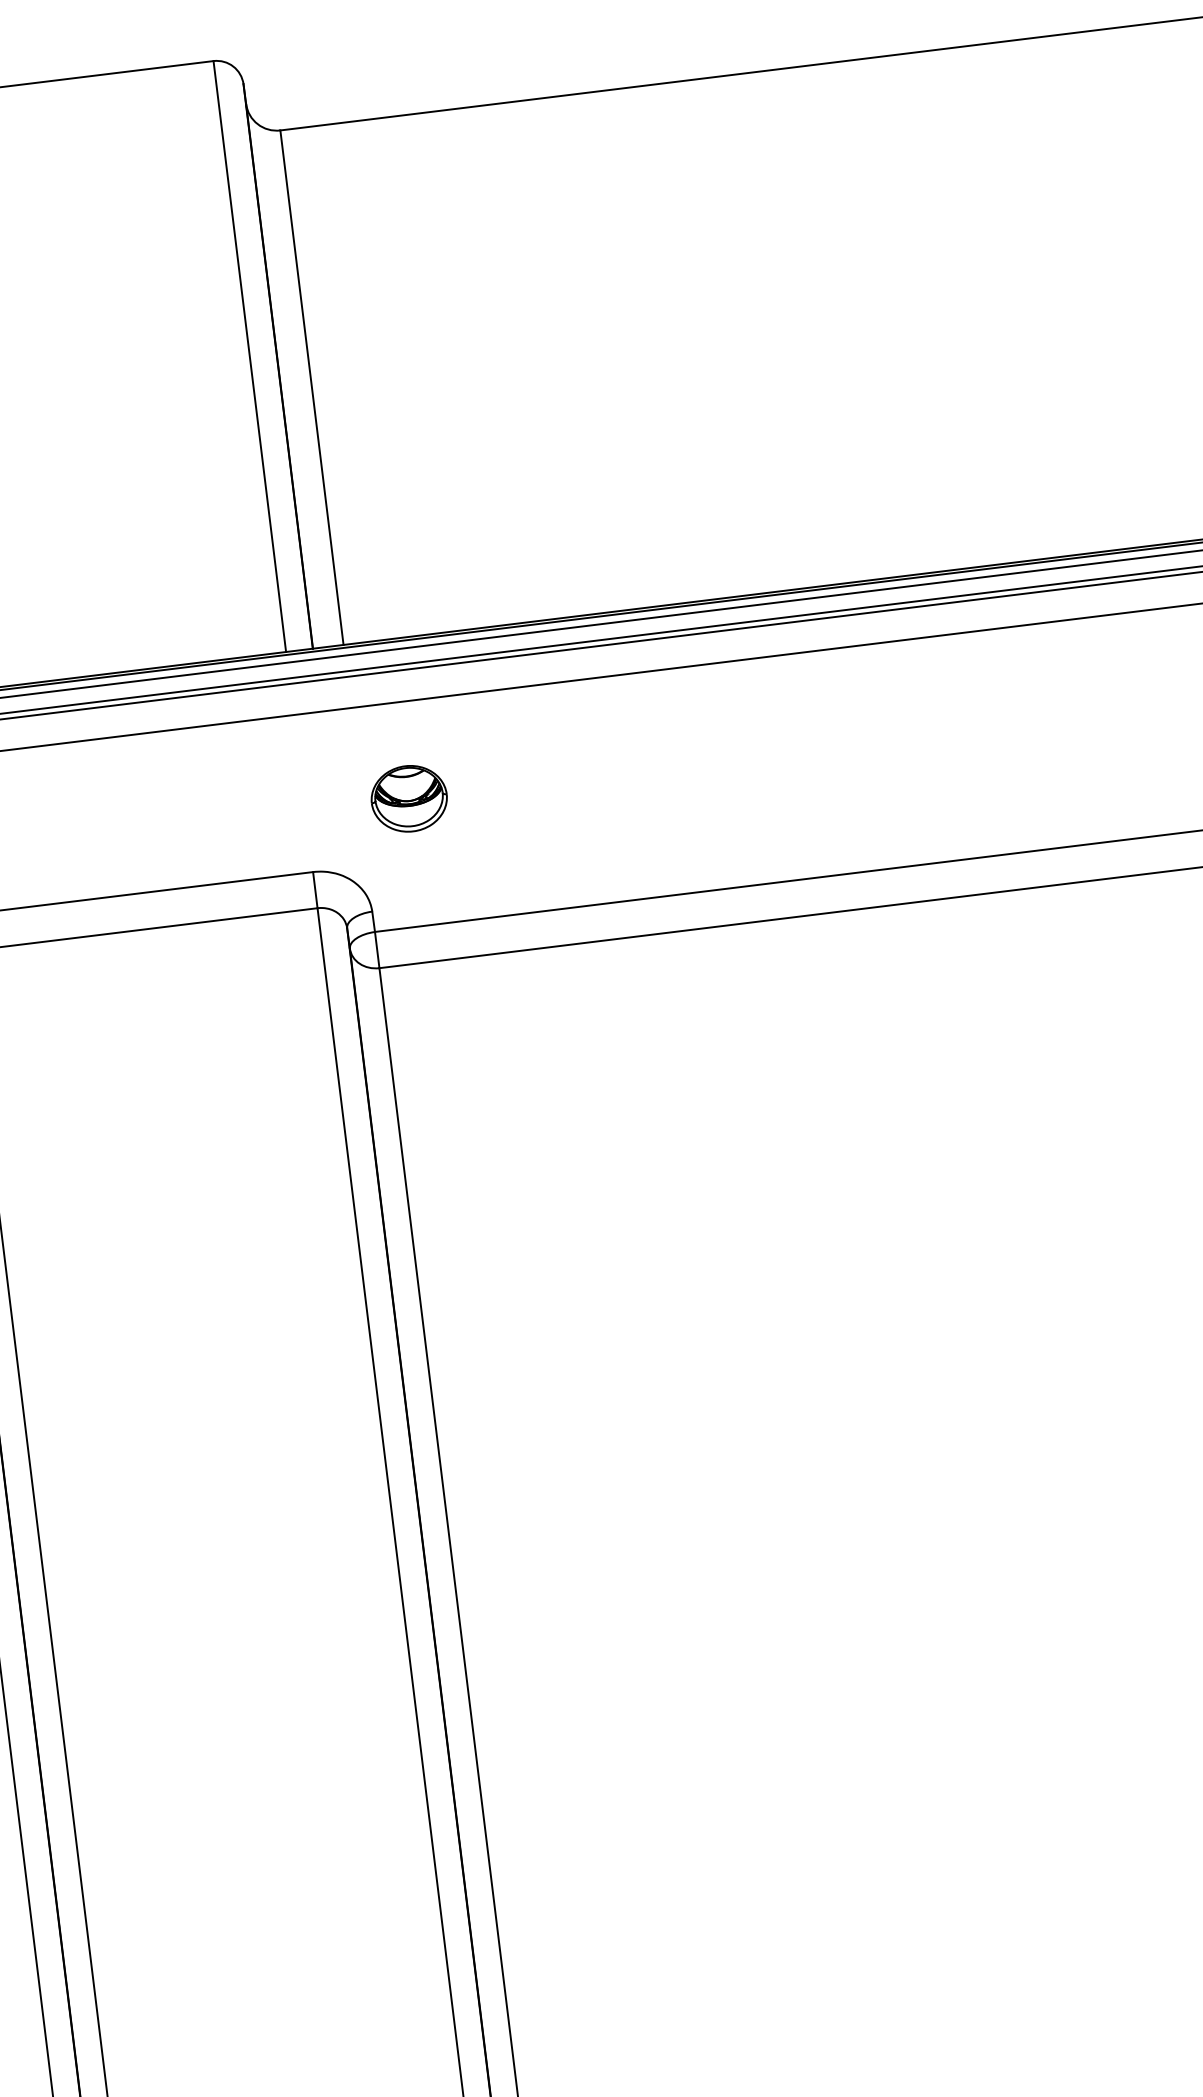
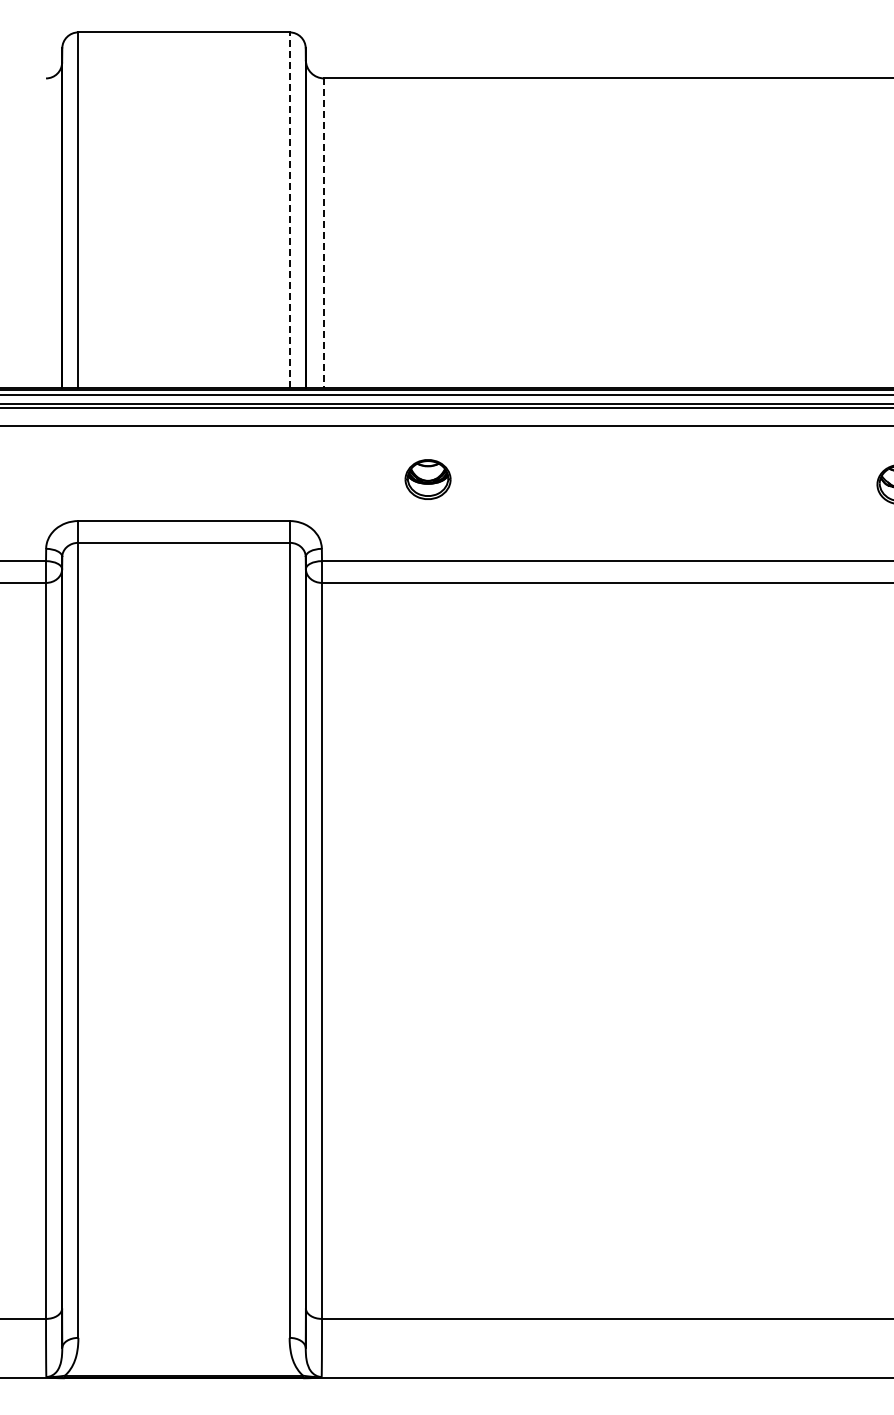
line: (249, 355) -> (289, 209), solid -> dashed
line: (312, 387) -> (324, 233), solid -> dashed
part: (408, 798) -> (427, 479), moved

